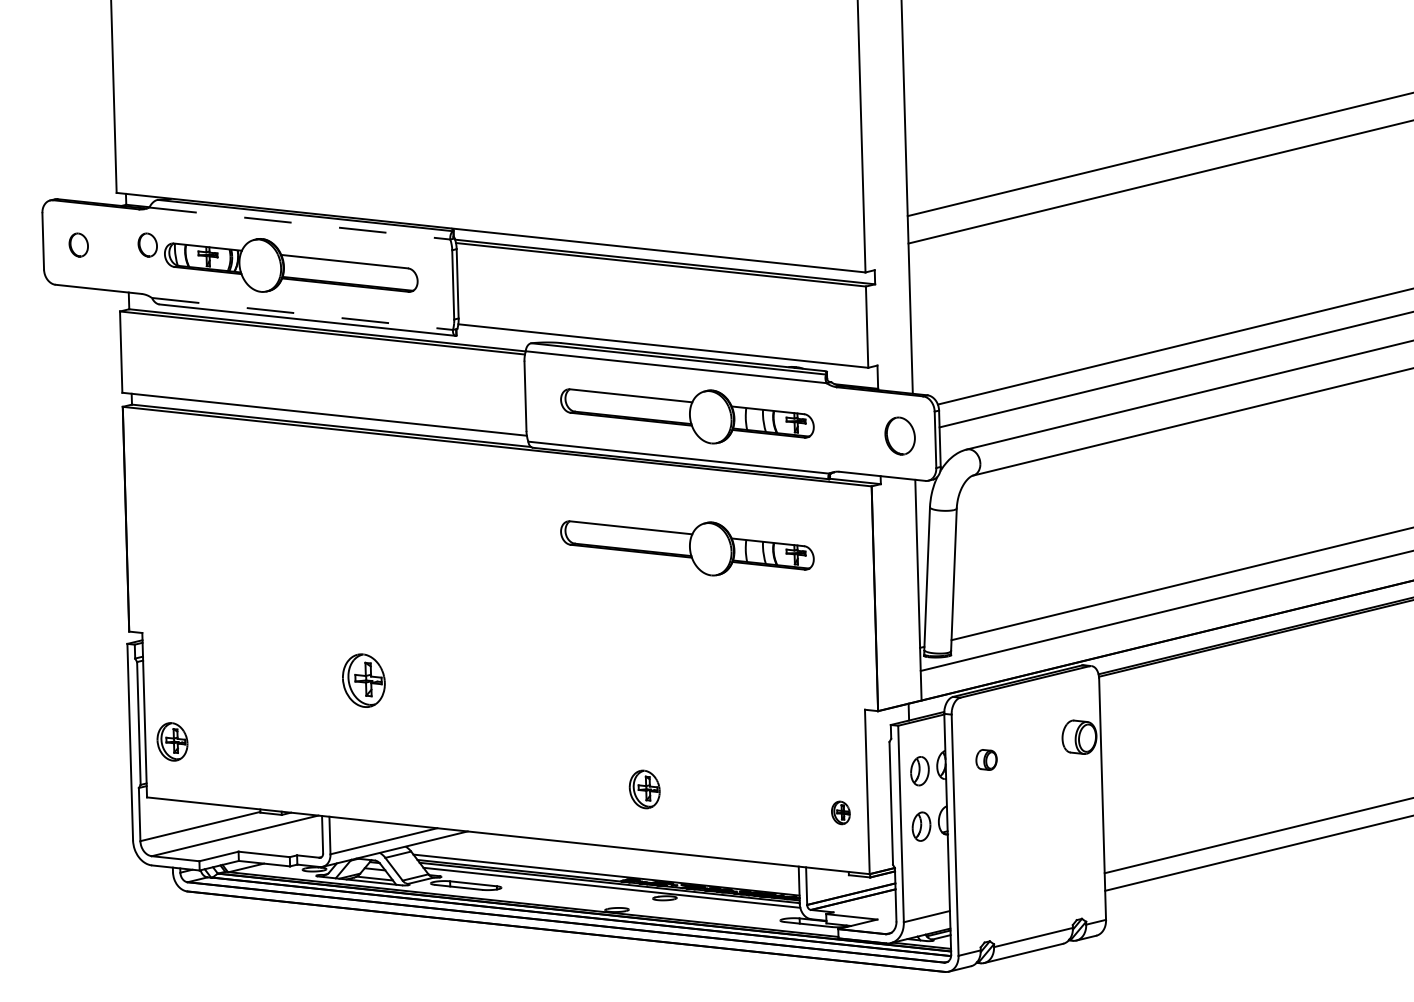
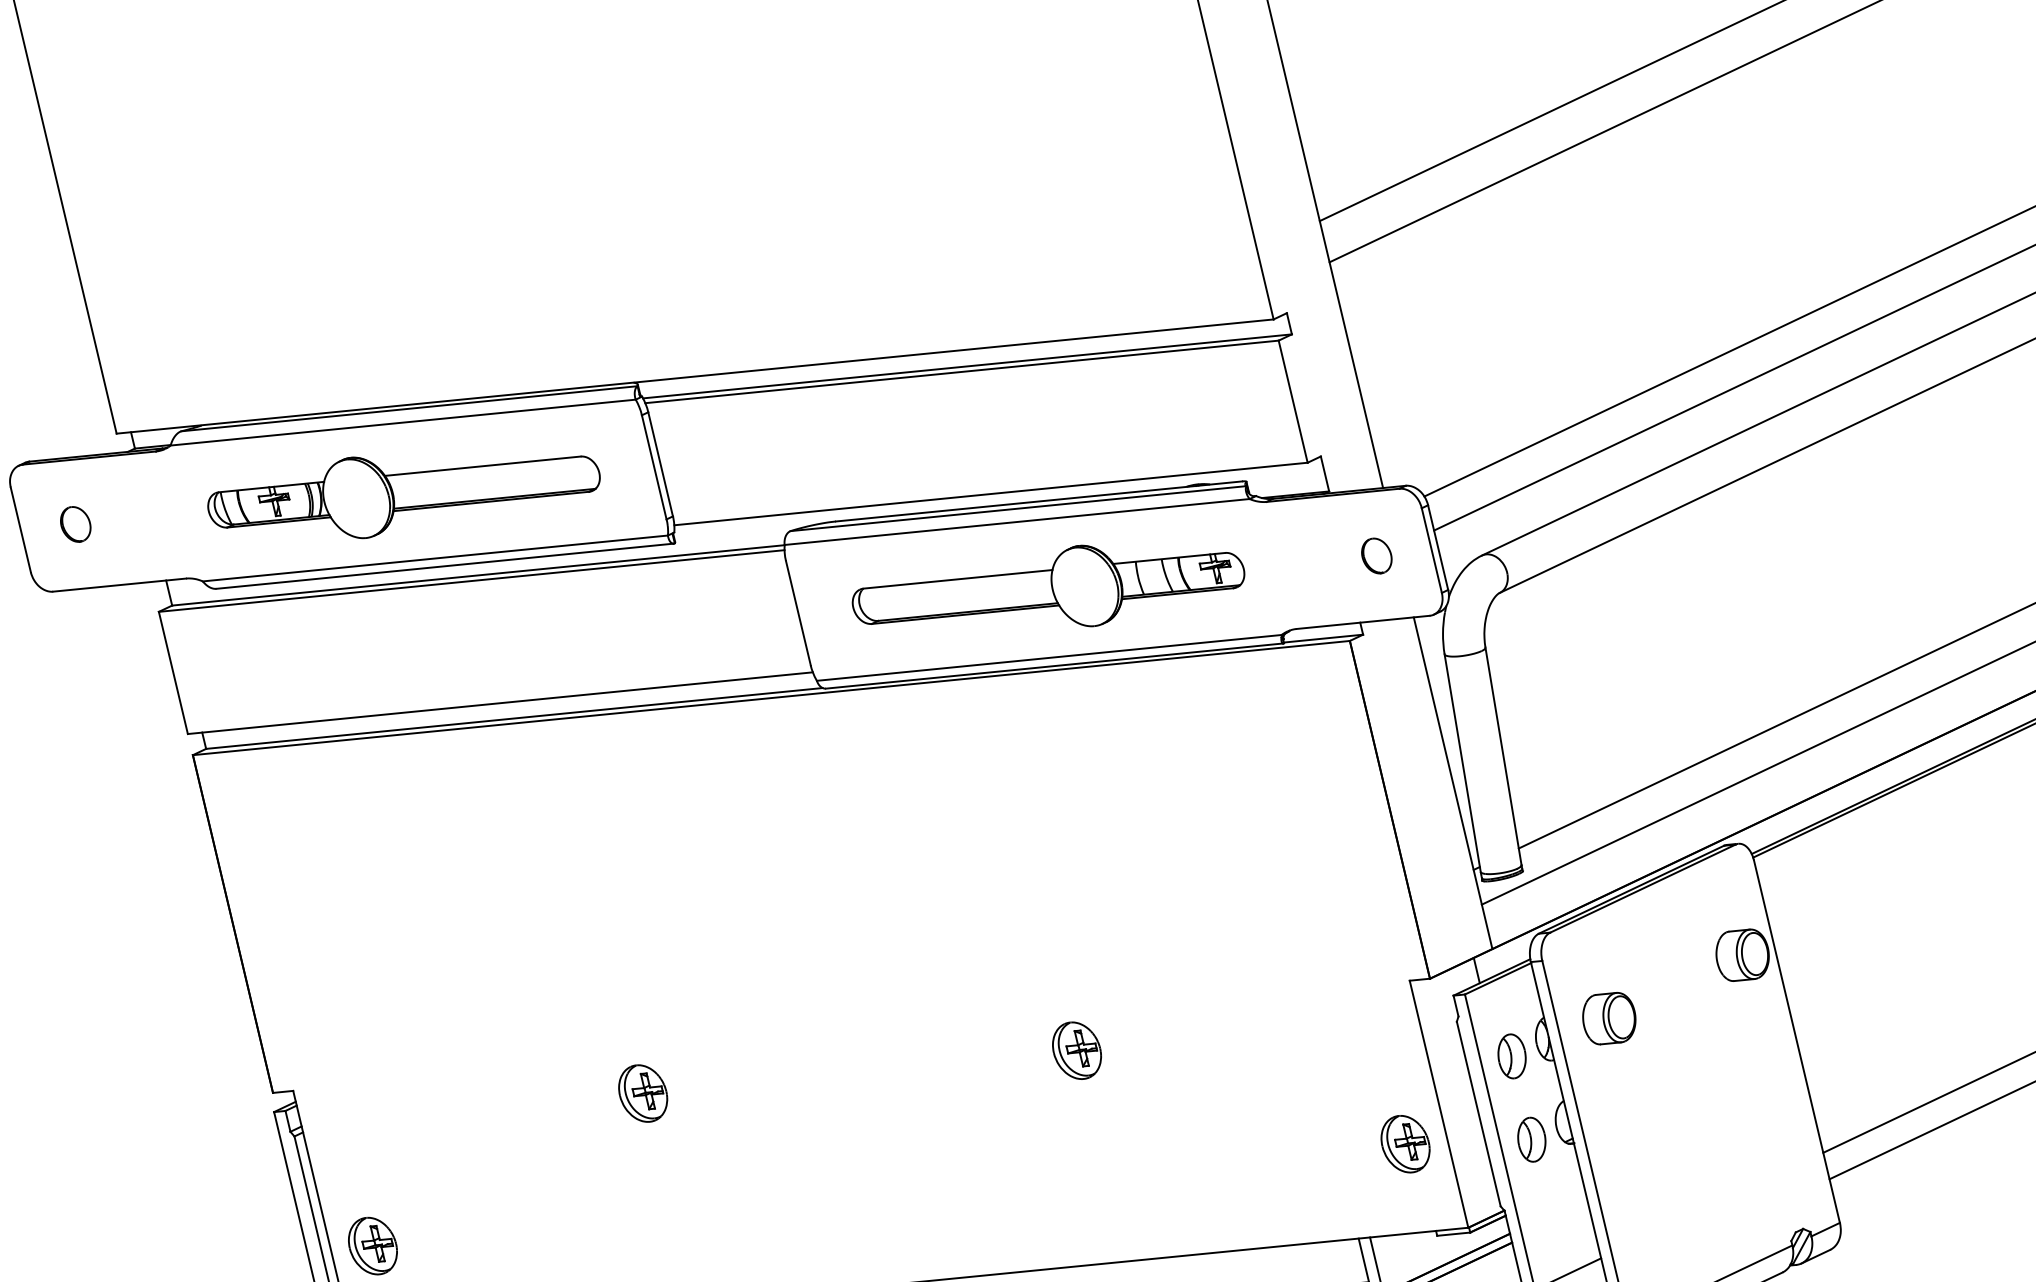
line: (300, 223) -> (404, 422), dashed -> solid
part: (147, 244) -> (179, 501), removed
line: (302, 314) -> (435, 559), dashed -> solid
part: (899, 435) -> (1376, 555), size x0.62
part: (687, 548) -> (1090, 792), removed
part: (363, 680) -> (642, 1093), size x0.71
part: (986, 759) -> (1608, 1017), size x1.67
part: (644, 789) -> (1076, 1050), moved
part: (840, 812) -> (1404, 1143), size x1.67

